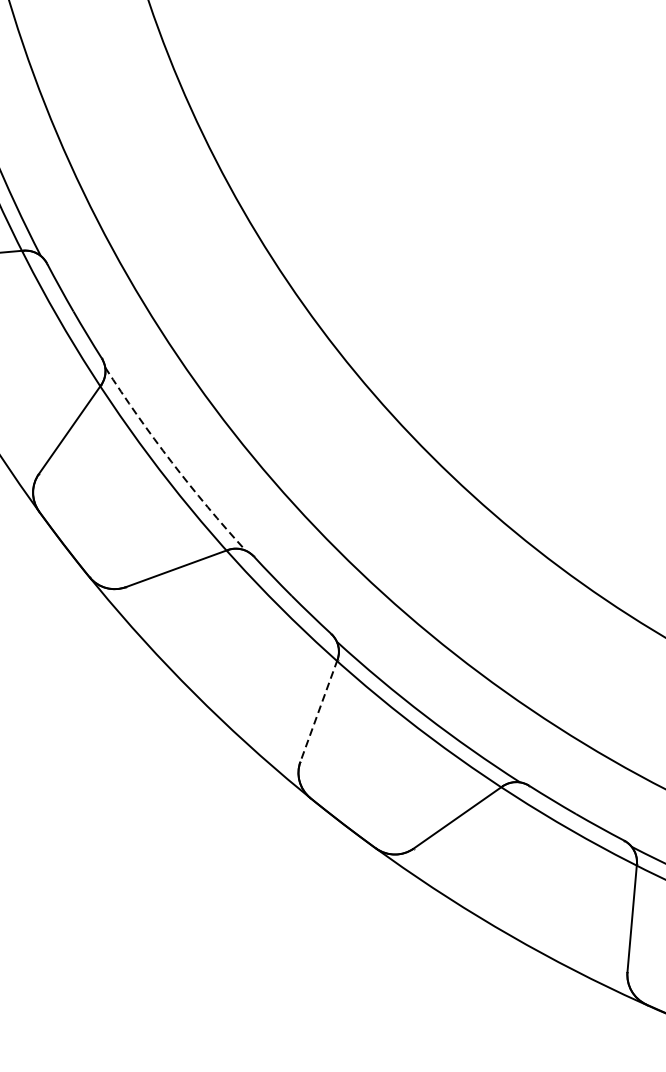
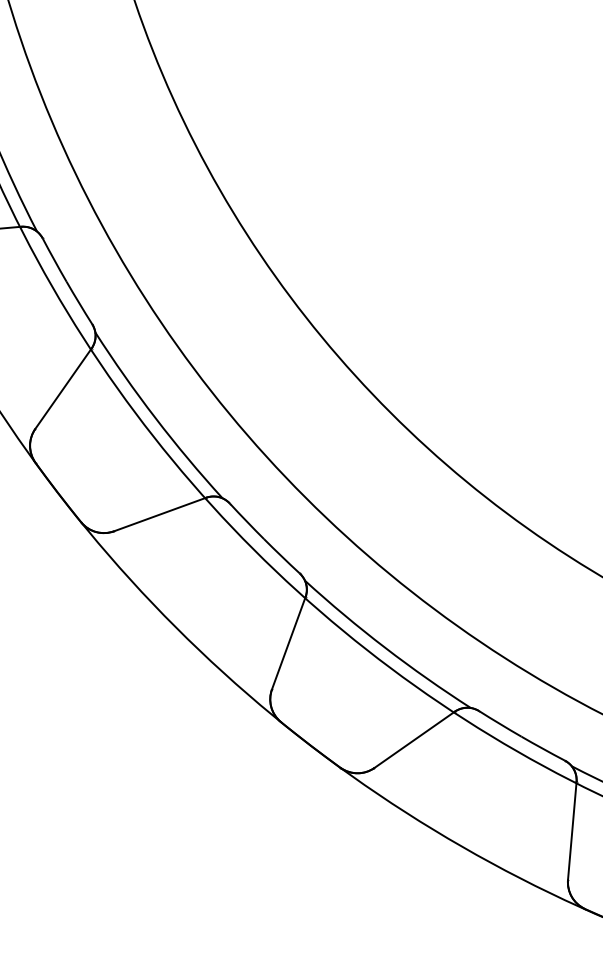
arc: (171, 462) -> (155, 418), dashed -> solid
line: (318, 711) -> (288, 643), dashed -> solid

